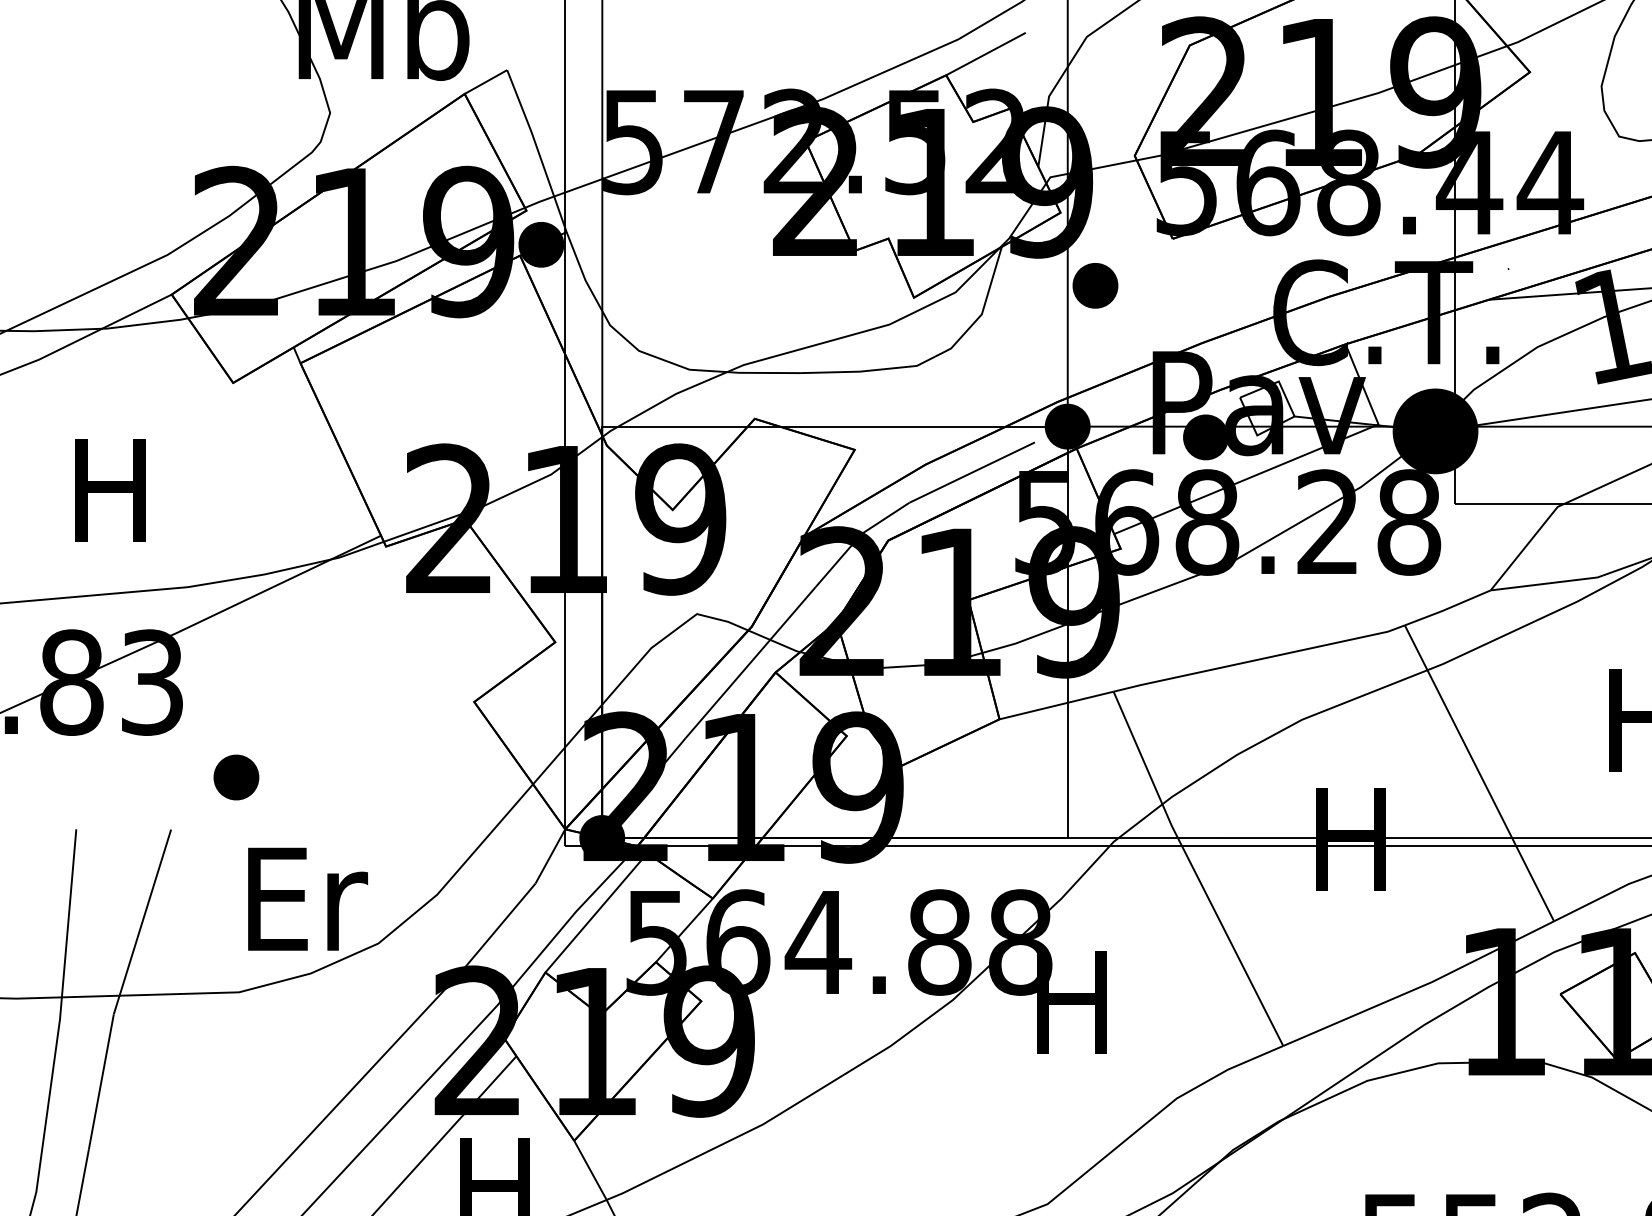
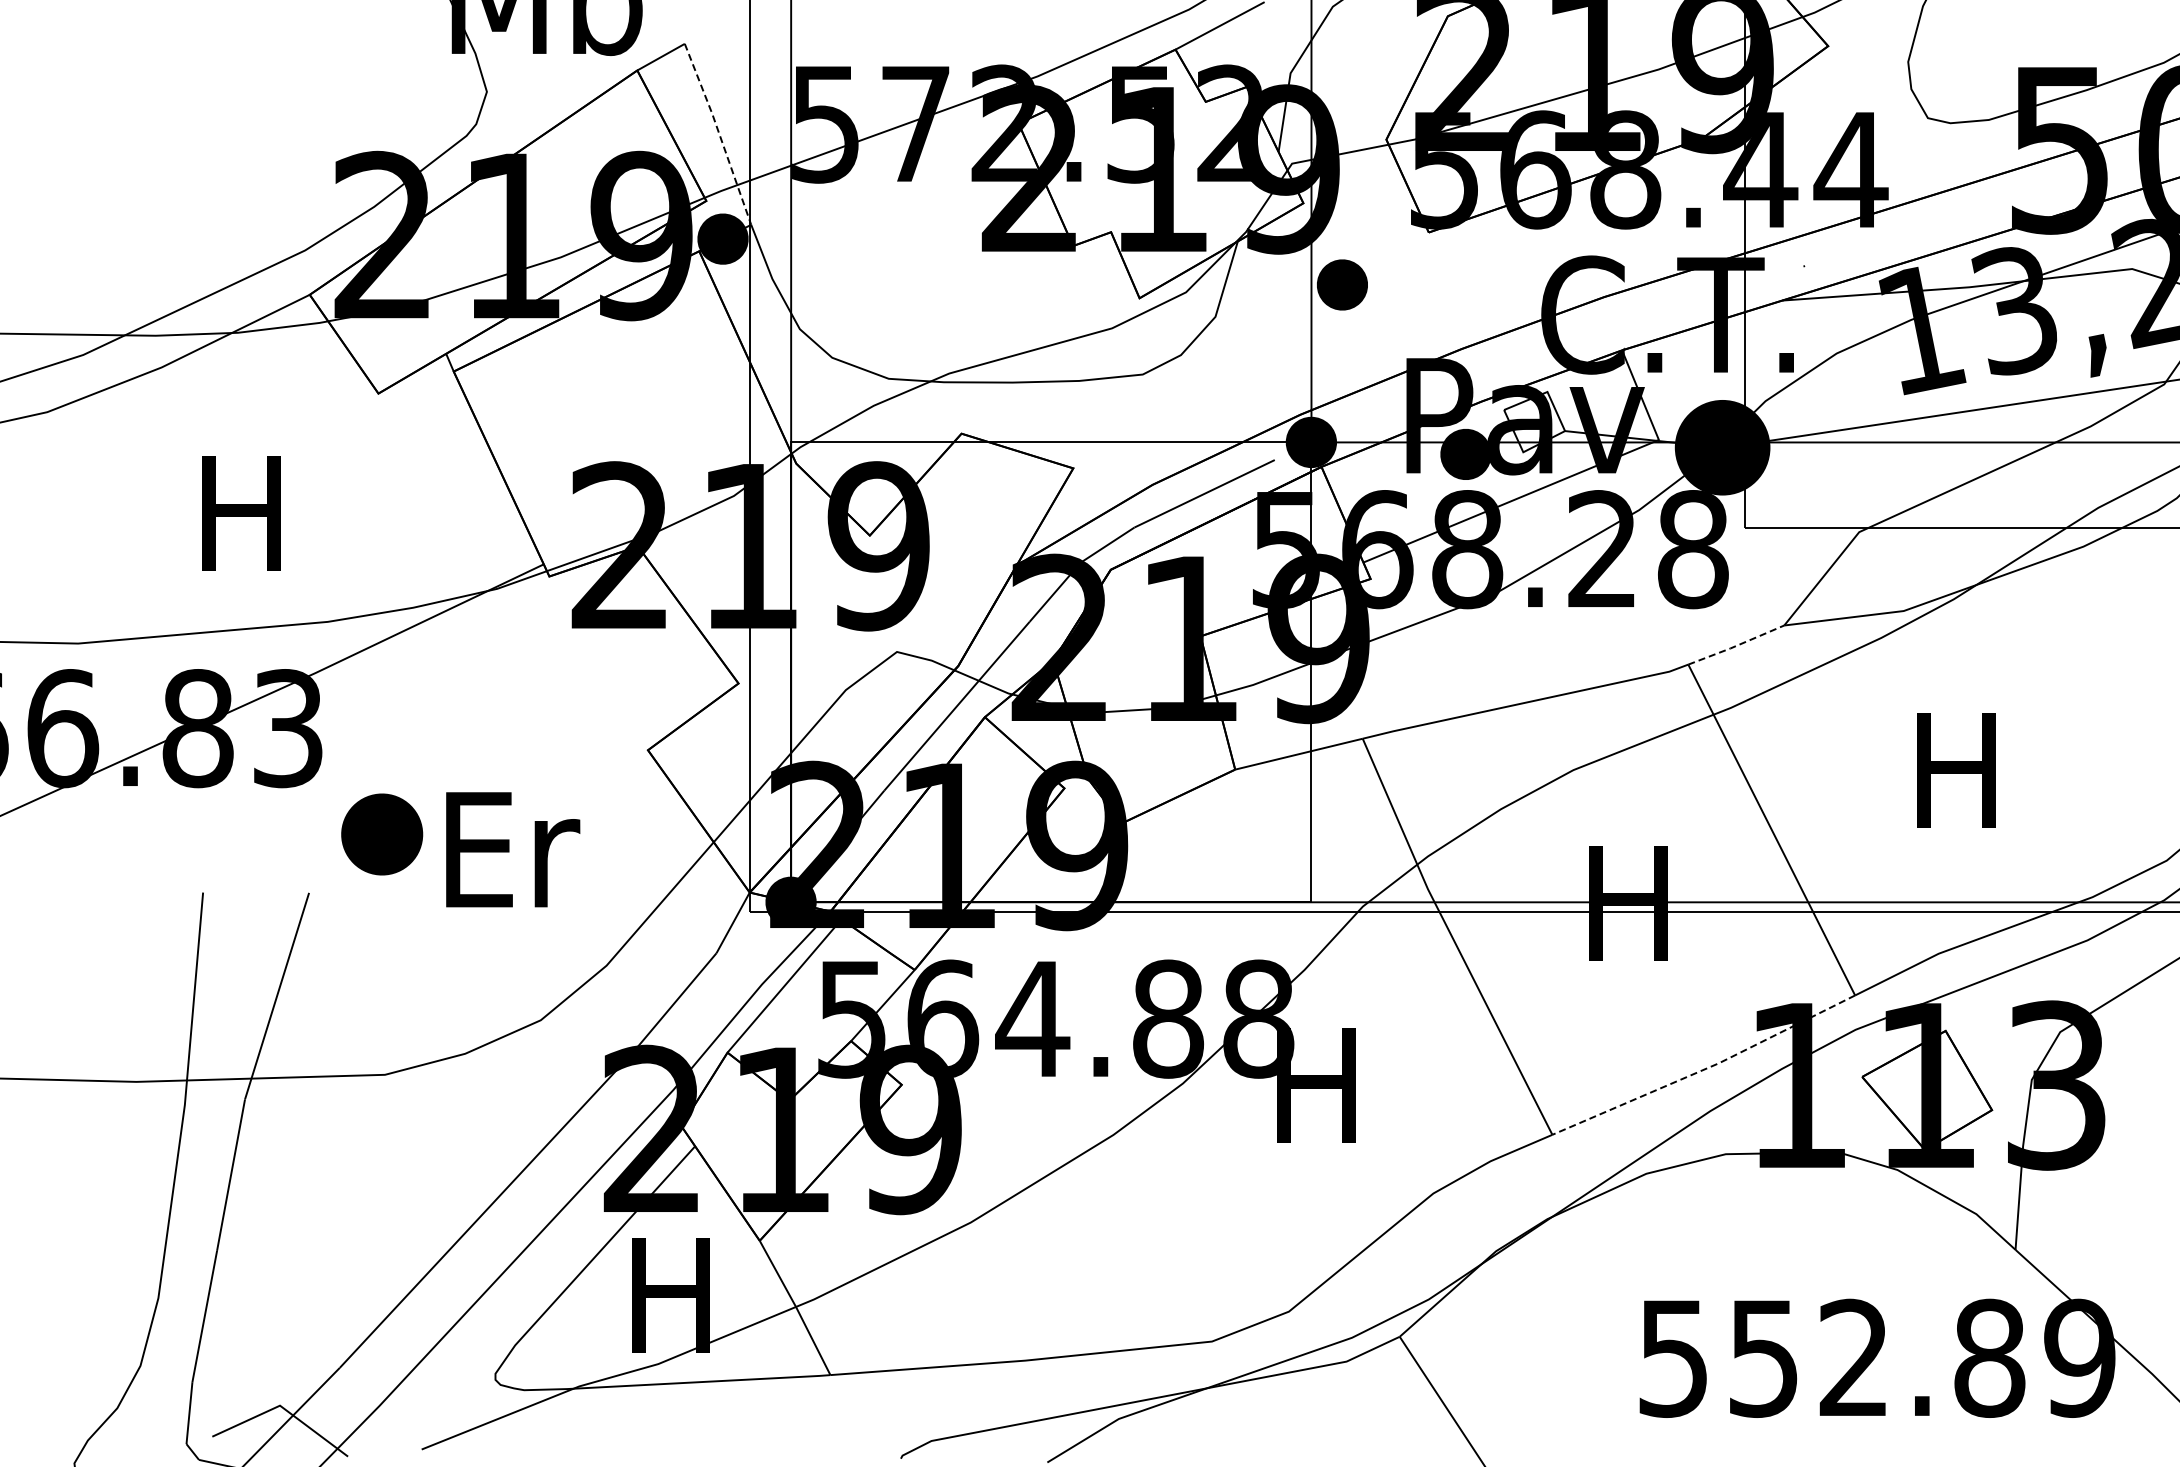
line: (538, 151) -> (719, 134), solid -> dashed
line: (1447, 609) -> (1735, 646), solid -> dashed
part: (235, 777) -> (381, 834), size x1.6
text: (308, 899) -> (513, 849), moved
line: (1421, 986) -> (1706, 1068), solid -> dashed

